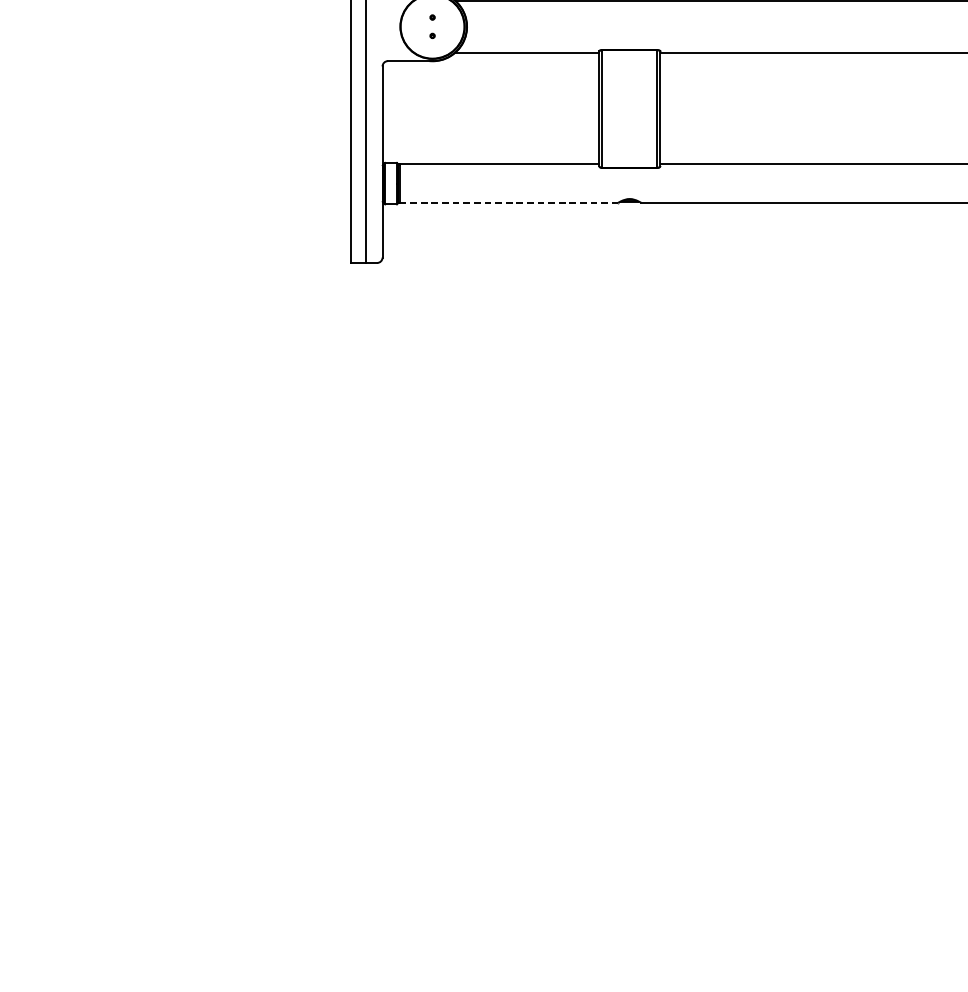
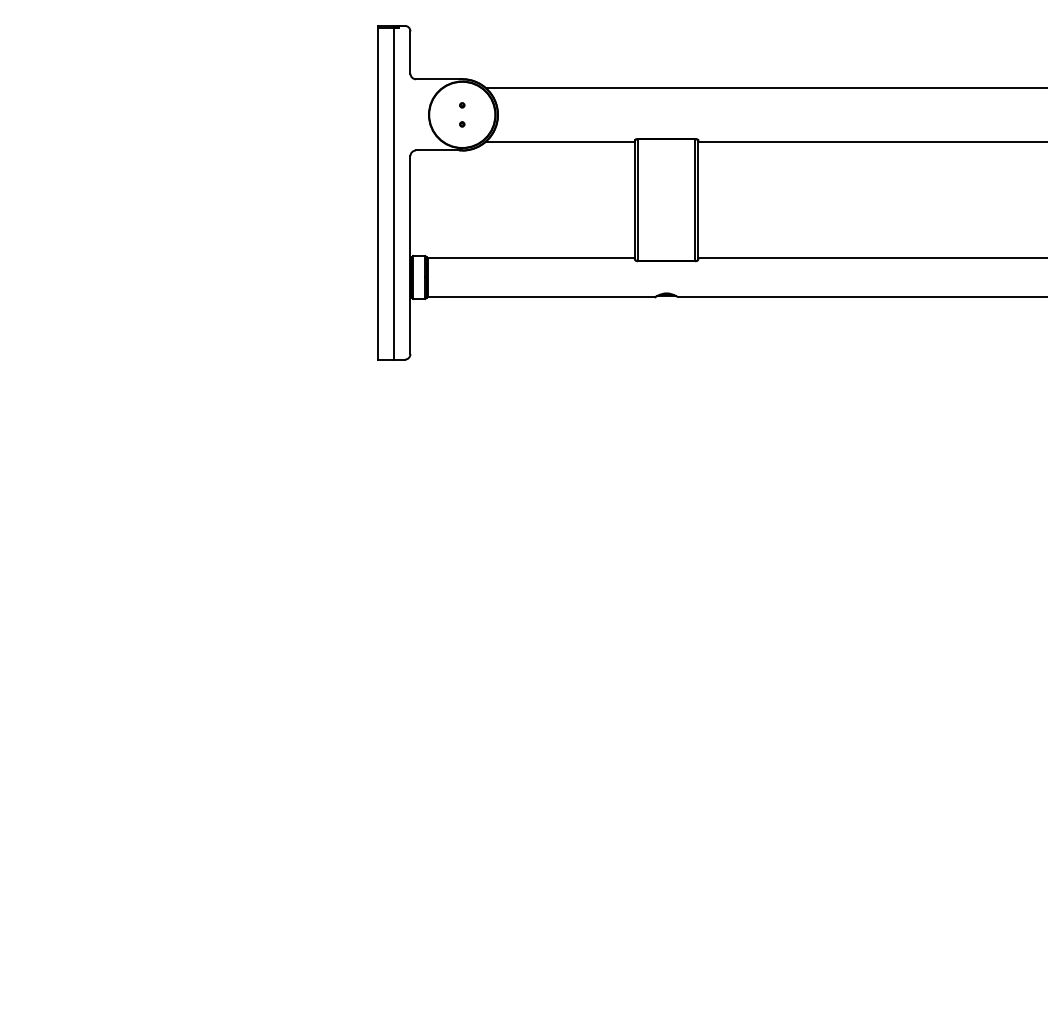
line: (509, 202) -> (541, 297), dashed -> solid

